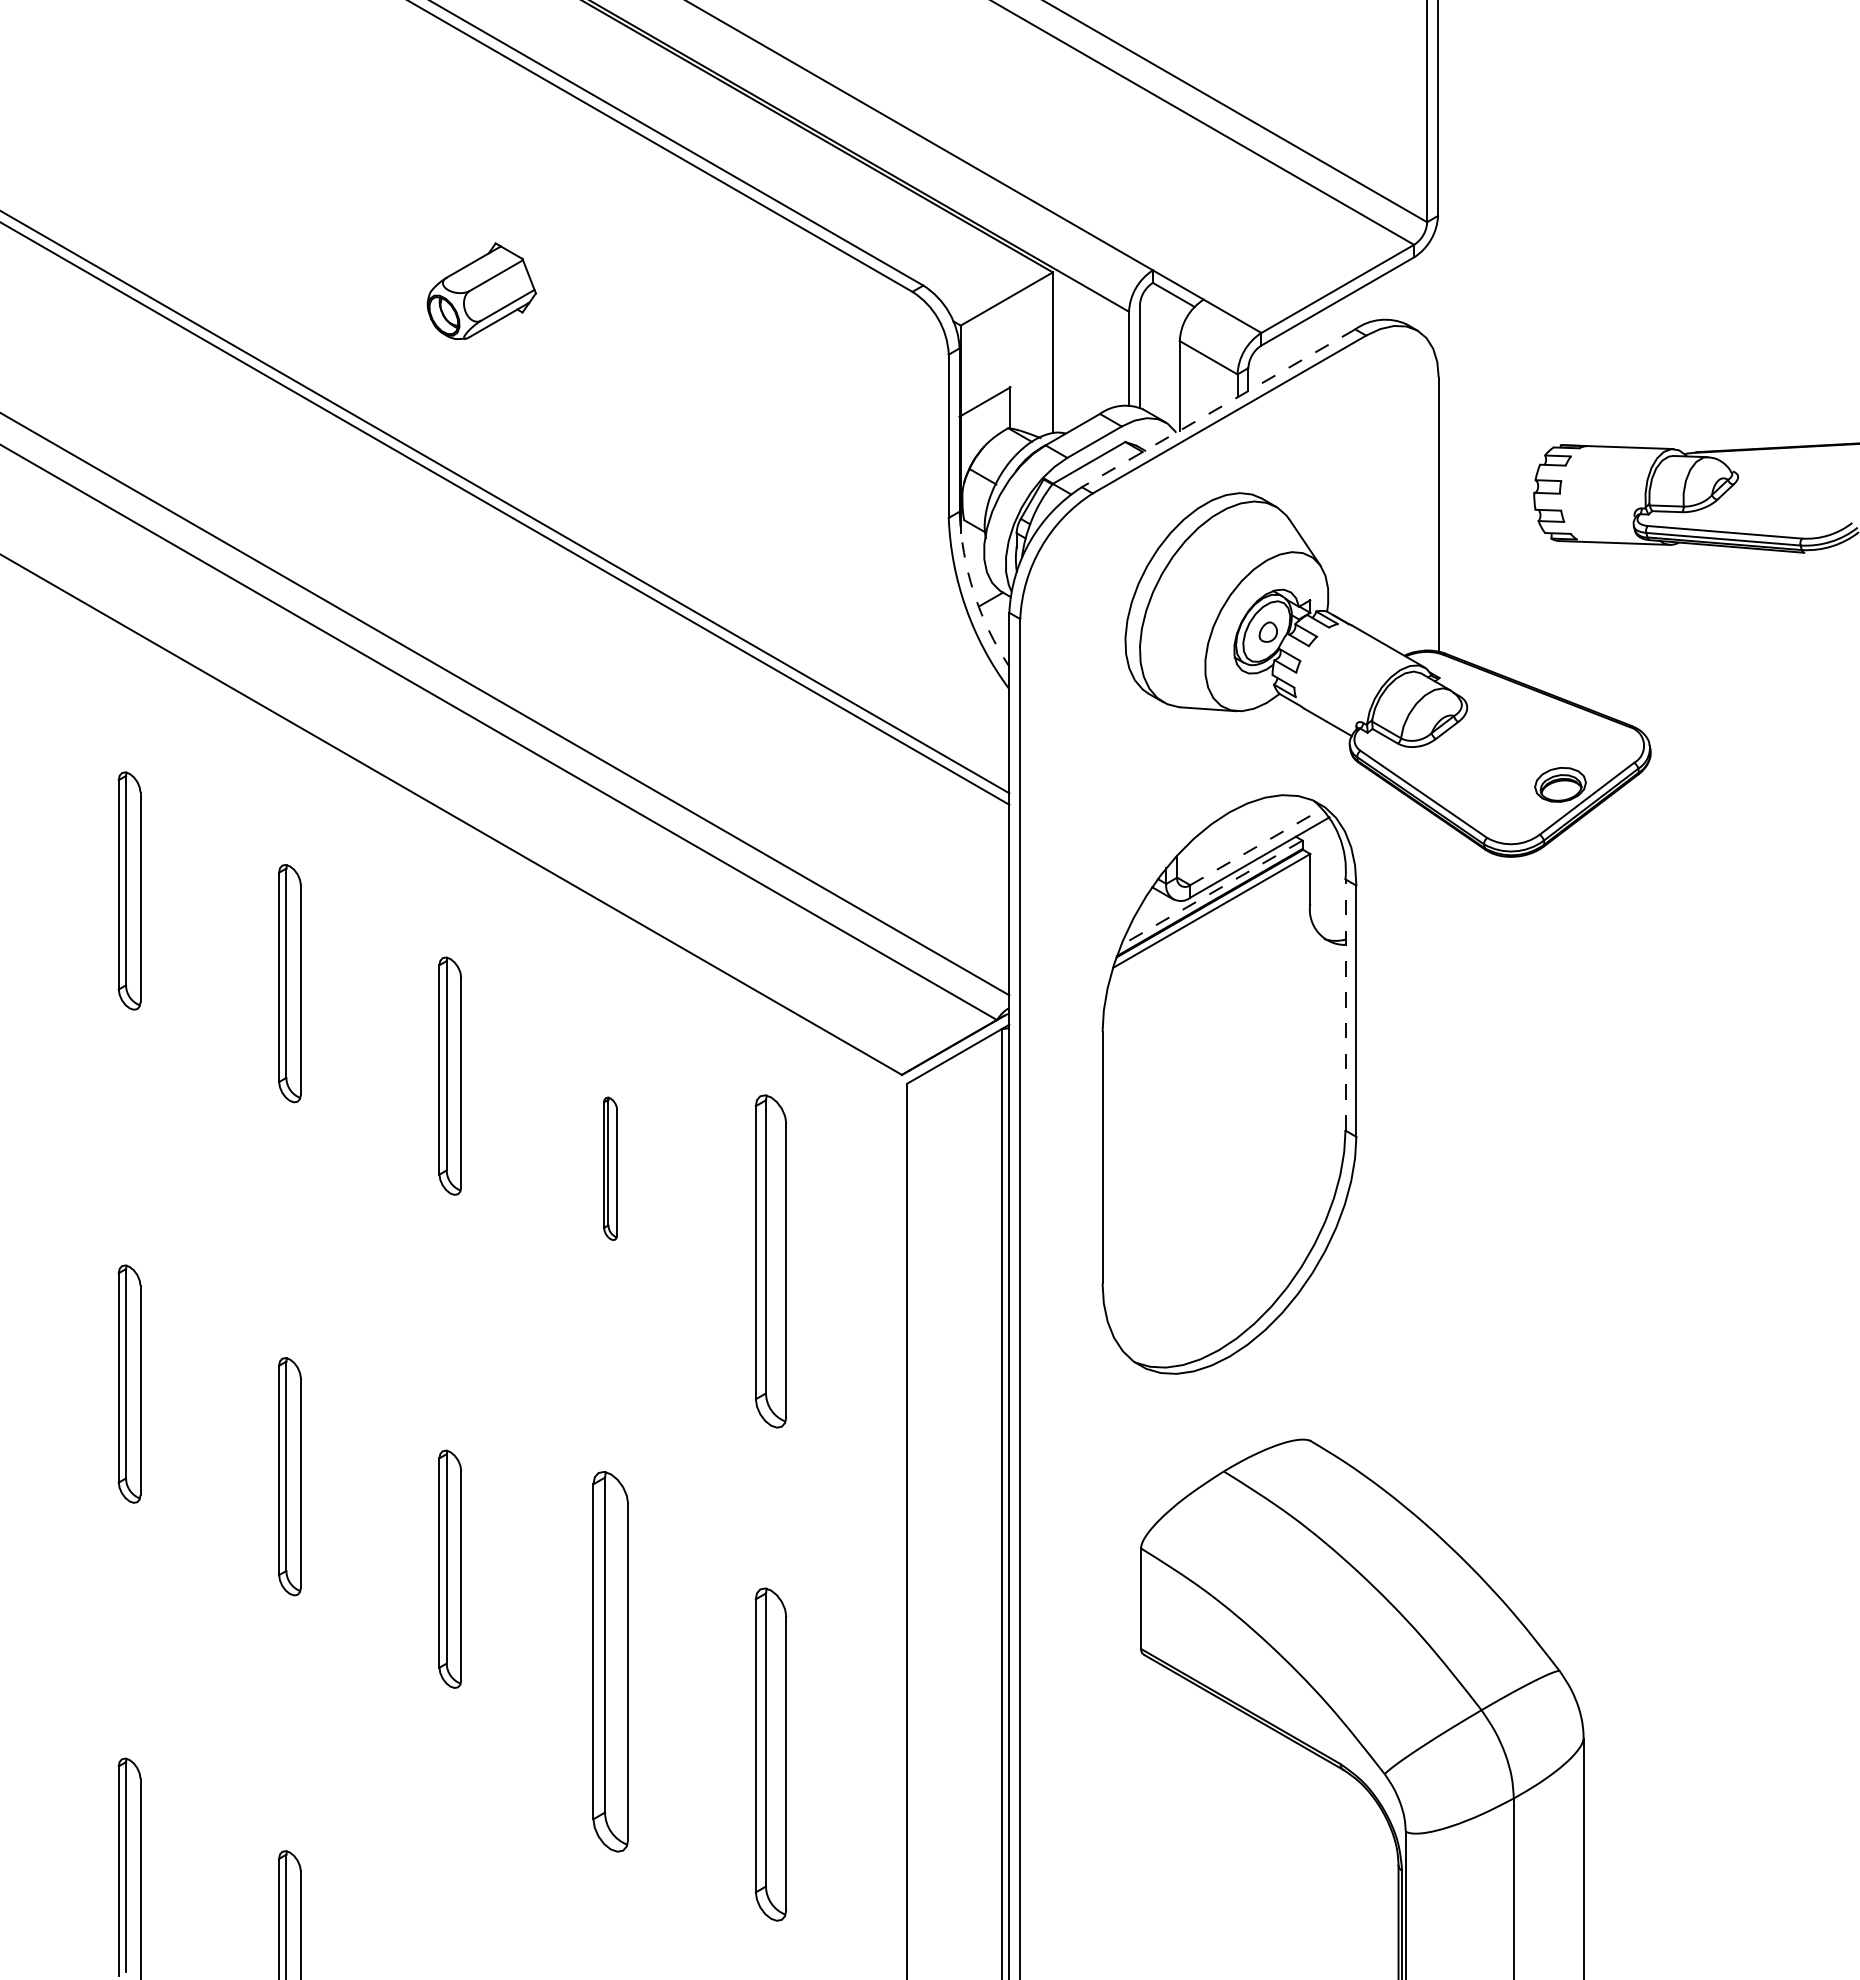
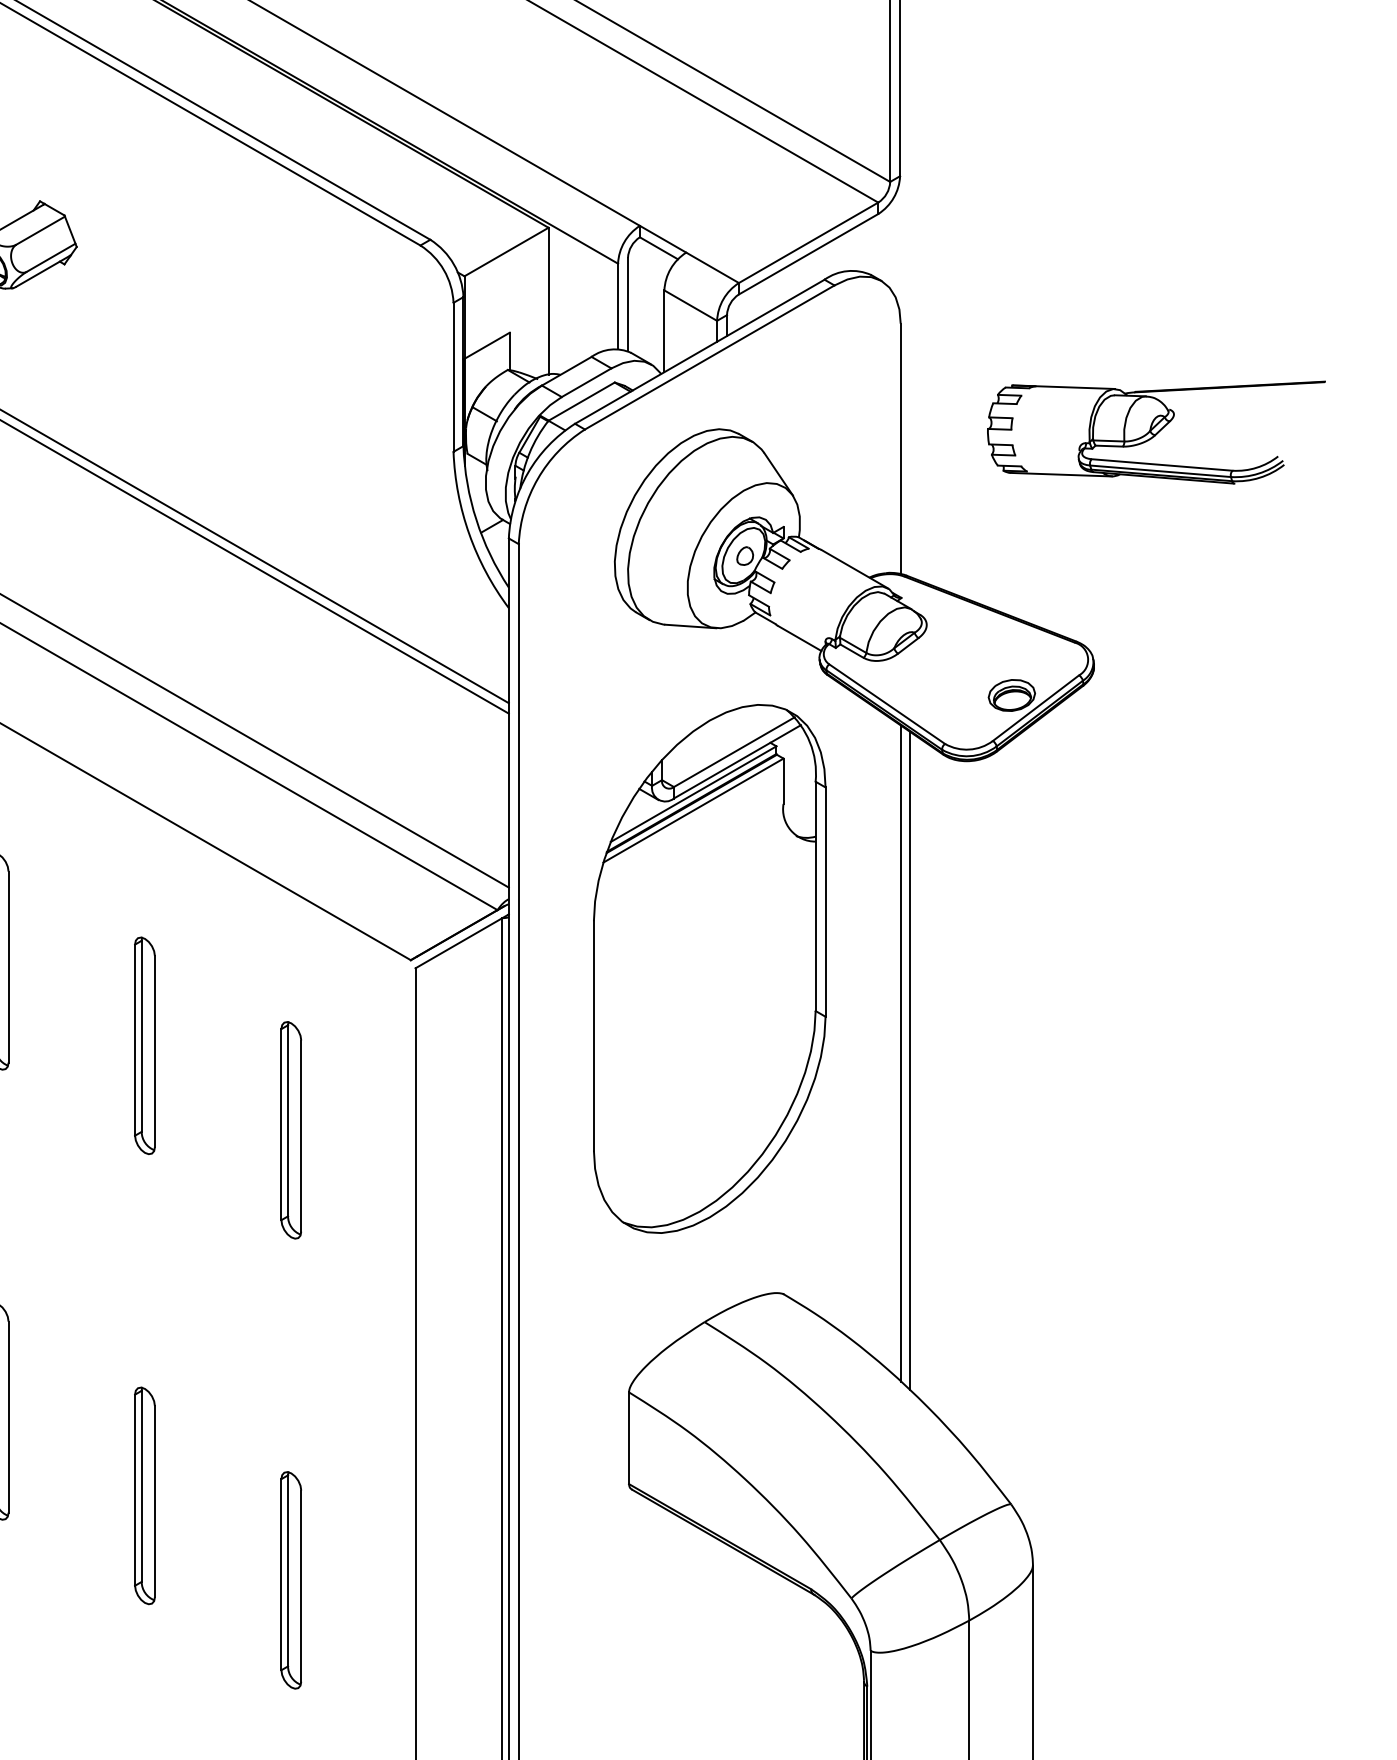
line: (1218, 408) -> (699, 351), dashed -> solid
arc: (973, 592) -> (476, 519), dashed -> solid
line: (1256, 846) -> (734, 751), dashed -> solid
line: (1211, 892) -> (693, 793), dashed -> solid
line: (1345, 1004) -> (815, 895), dashed -> solid
part: (610, 1168) -> (144, 1045), size x1.67
line: (1438, 1176) -> (900, 1052), added
line: (1448, 1184) -> (909, 1060), added
part: (770, 1260) -> (290, 1129), size x0.71
part: (610, 1661) -> (144, 1495), size x0.62
part: (770, 1753) -> (290, 1579), size x0.71

